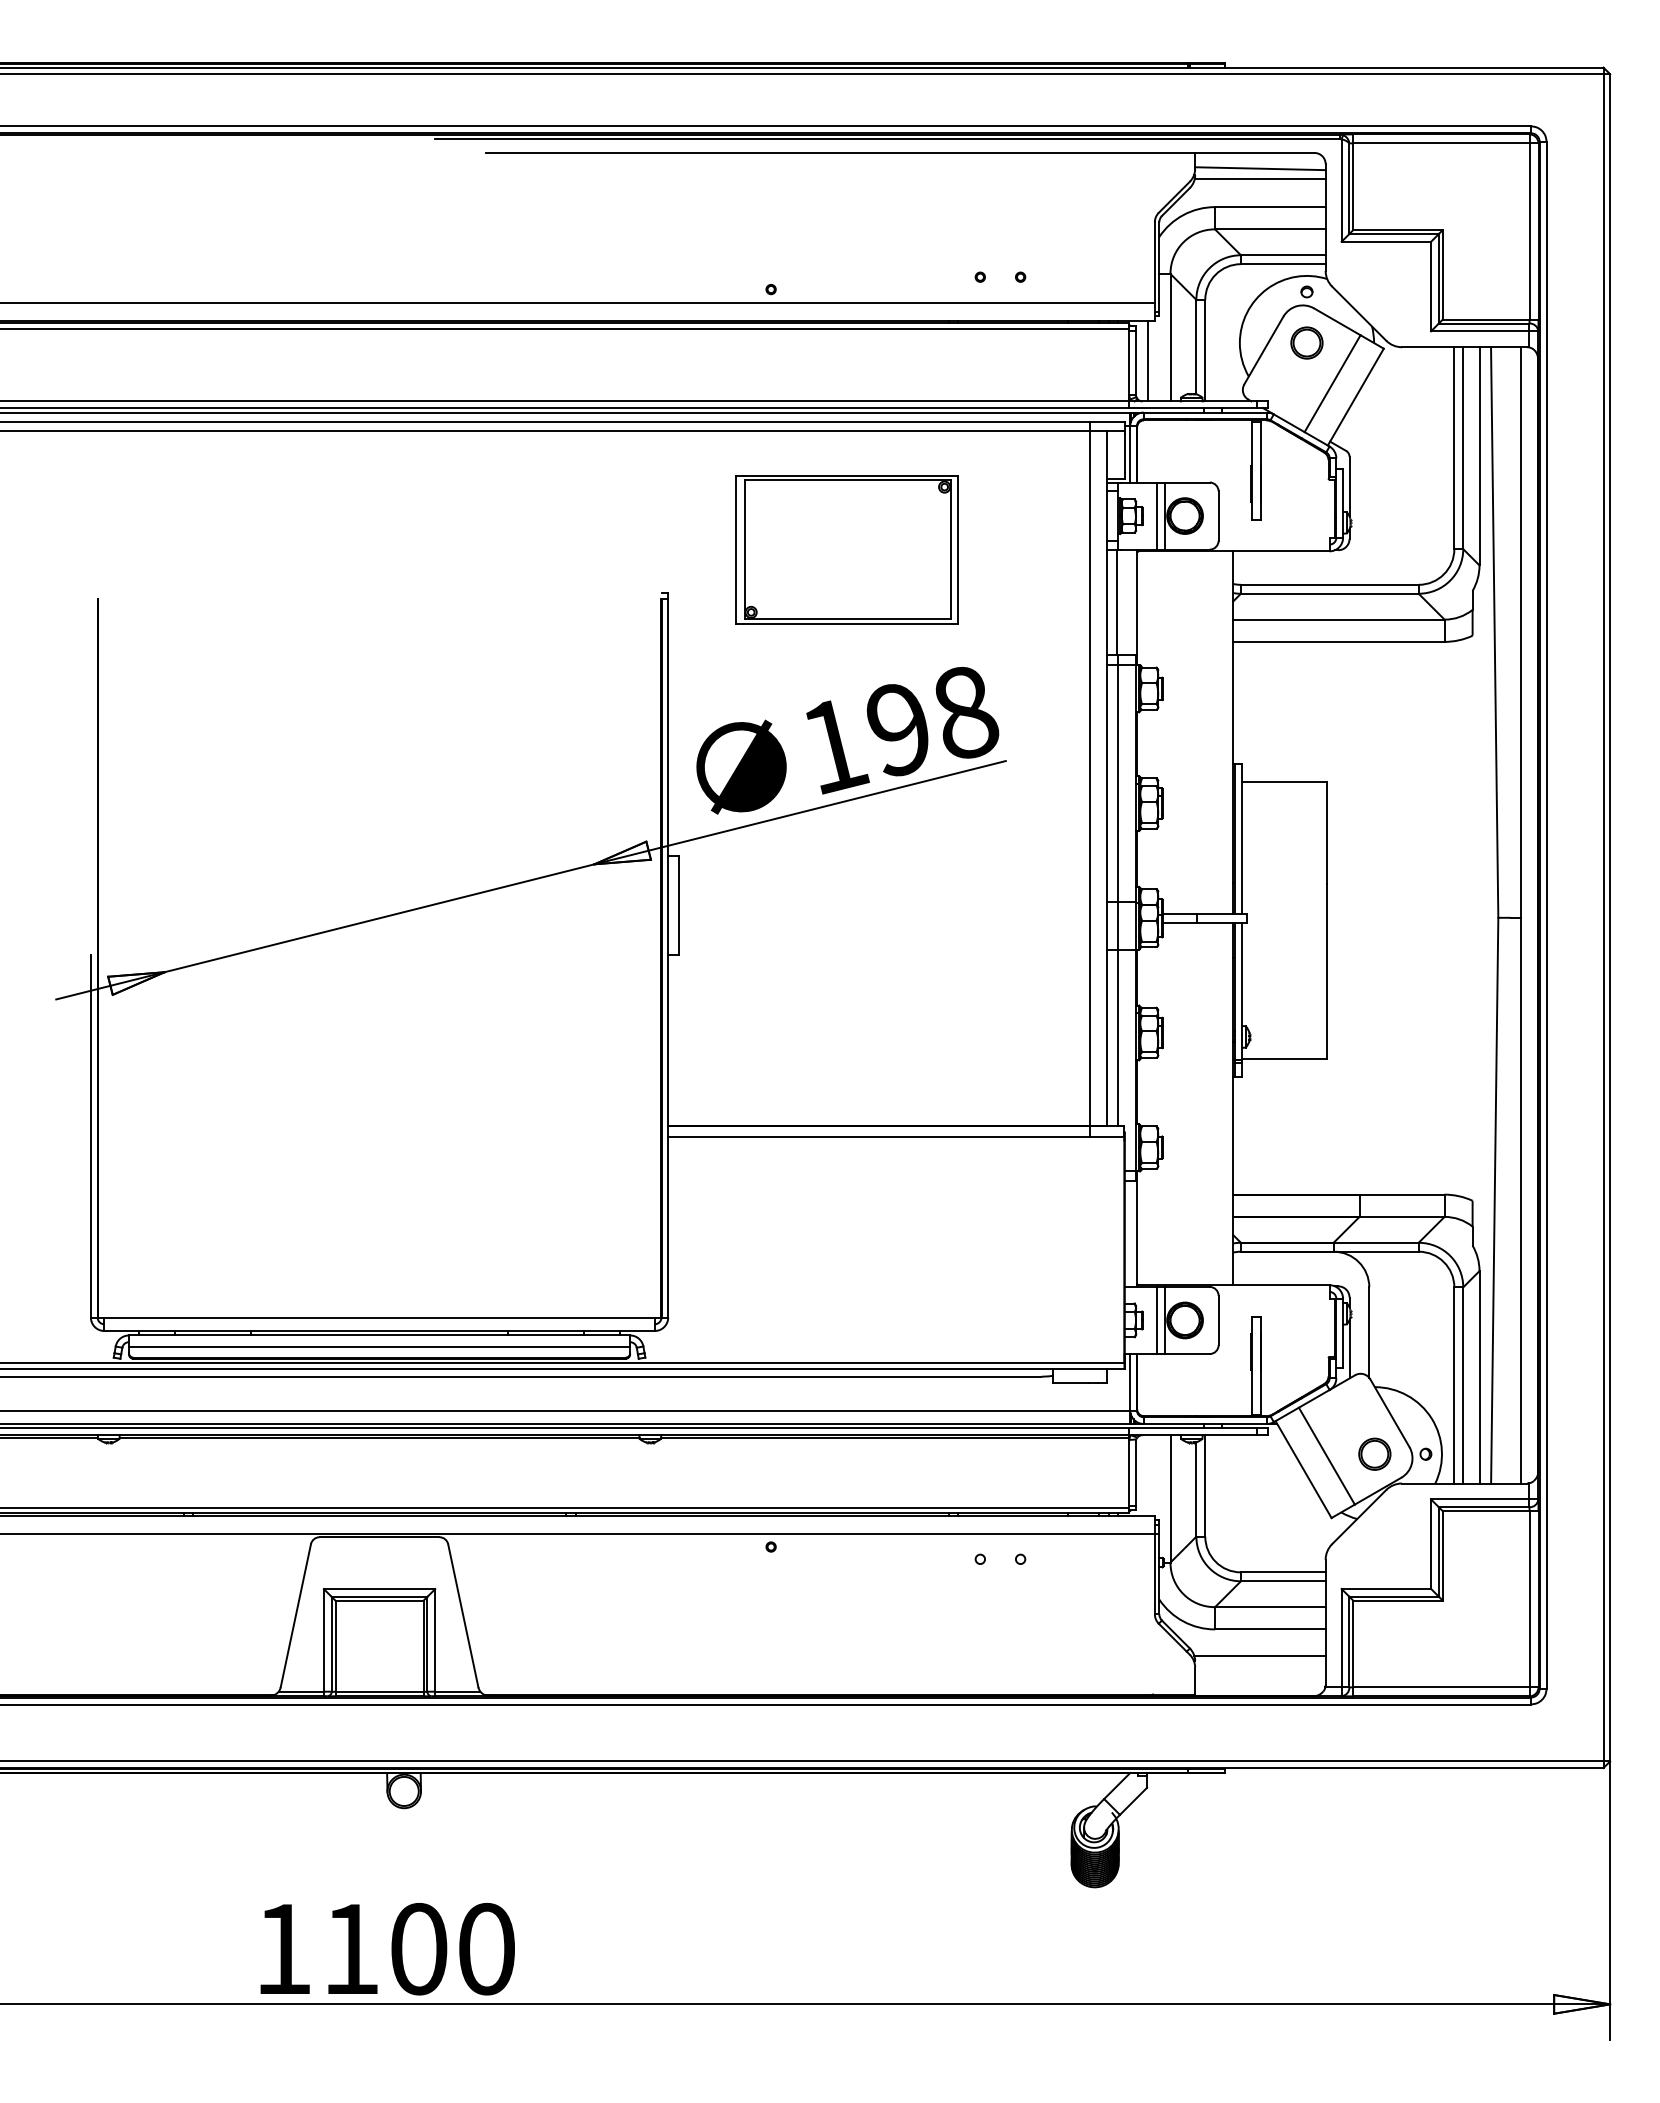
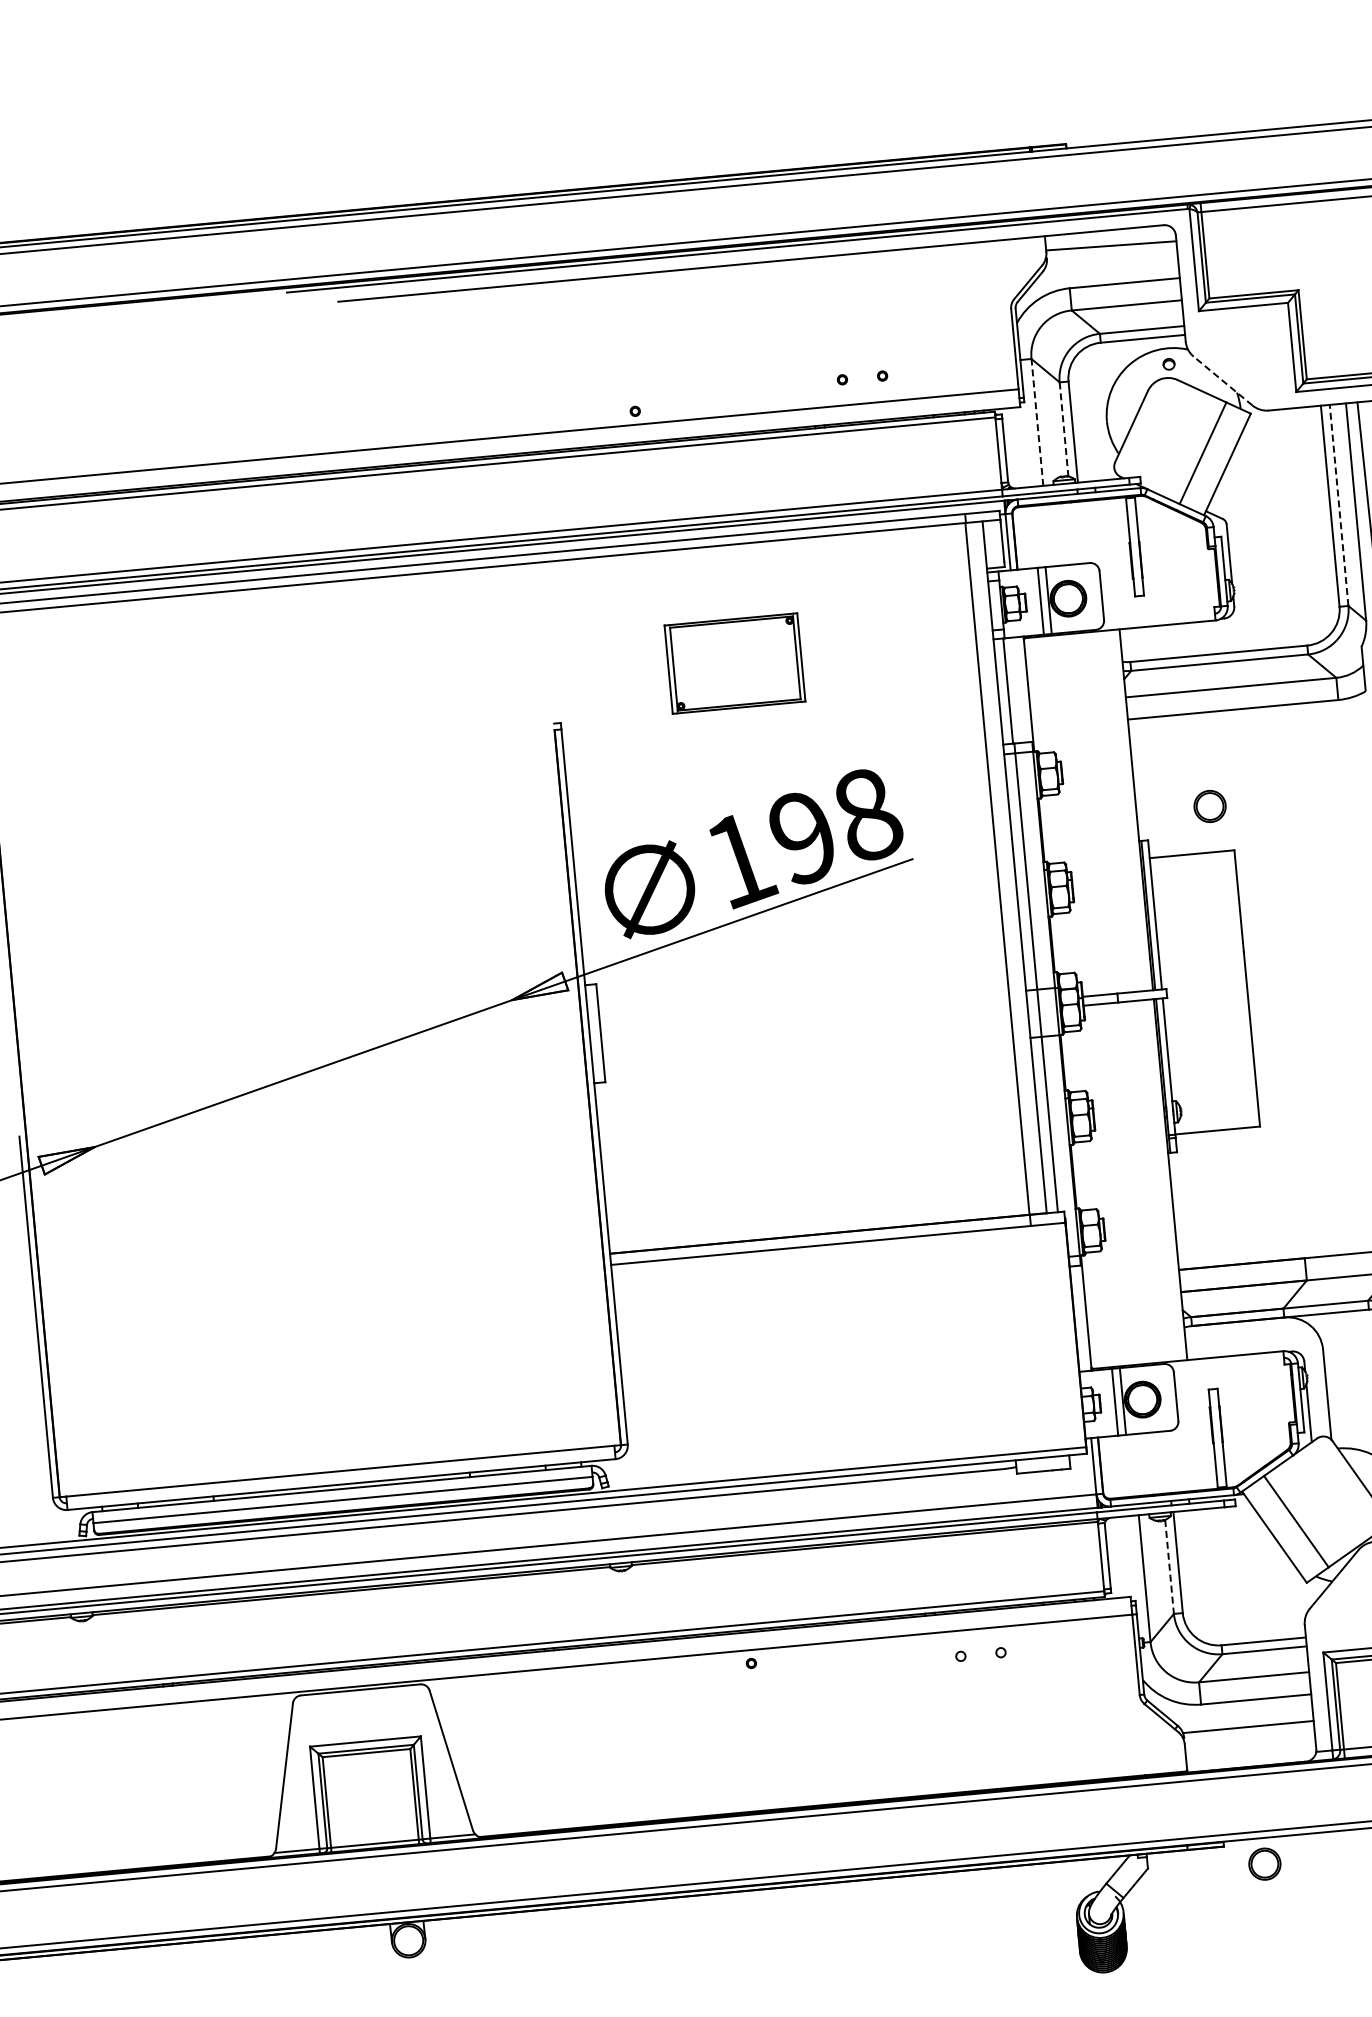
line: (1259, 179) -> (1111, 256), removed
line: (1358, 313) -> (1222, 380), solid -> dashed
line: (1170, 337) -> (1037, 422), solid -> dashed
part: (1306, 342) -> (1209, 805), moved
line: (1196, 347) -> (1064, 429), solid -> dashed
line: (1148, 360) -> (1017, 447), removed
line: (1463, 448) -> (1339, 505), solid -> dashed
part: (846, 549) -> (734, 663), size x0.6
part: (1374, 1453) -> (1264, 1863), moved
line: (1196, 1489) -> (1169, 1566), solid -> dashed

